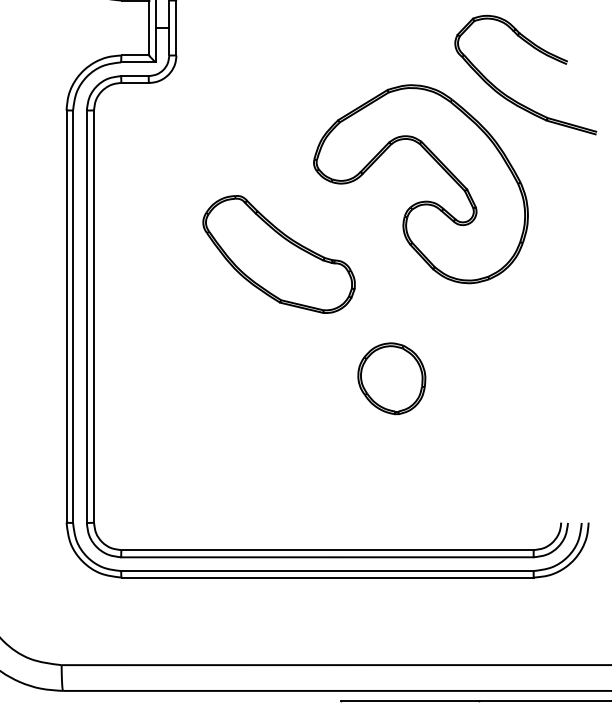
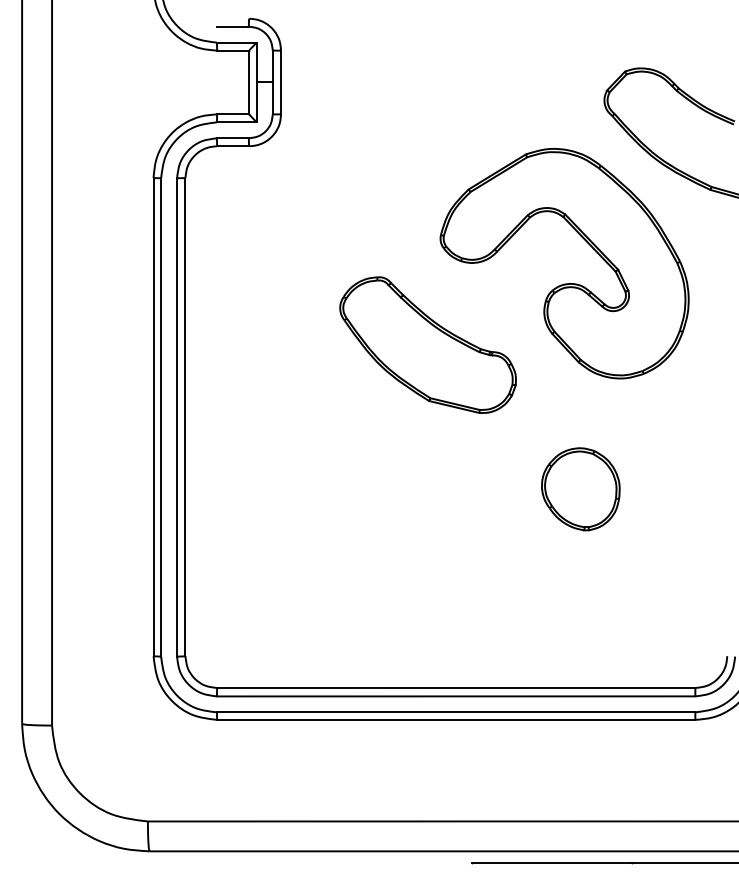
part: (278, 253) -> (427, 344), moved
part: (391, 378) -> (580, 489), moved

